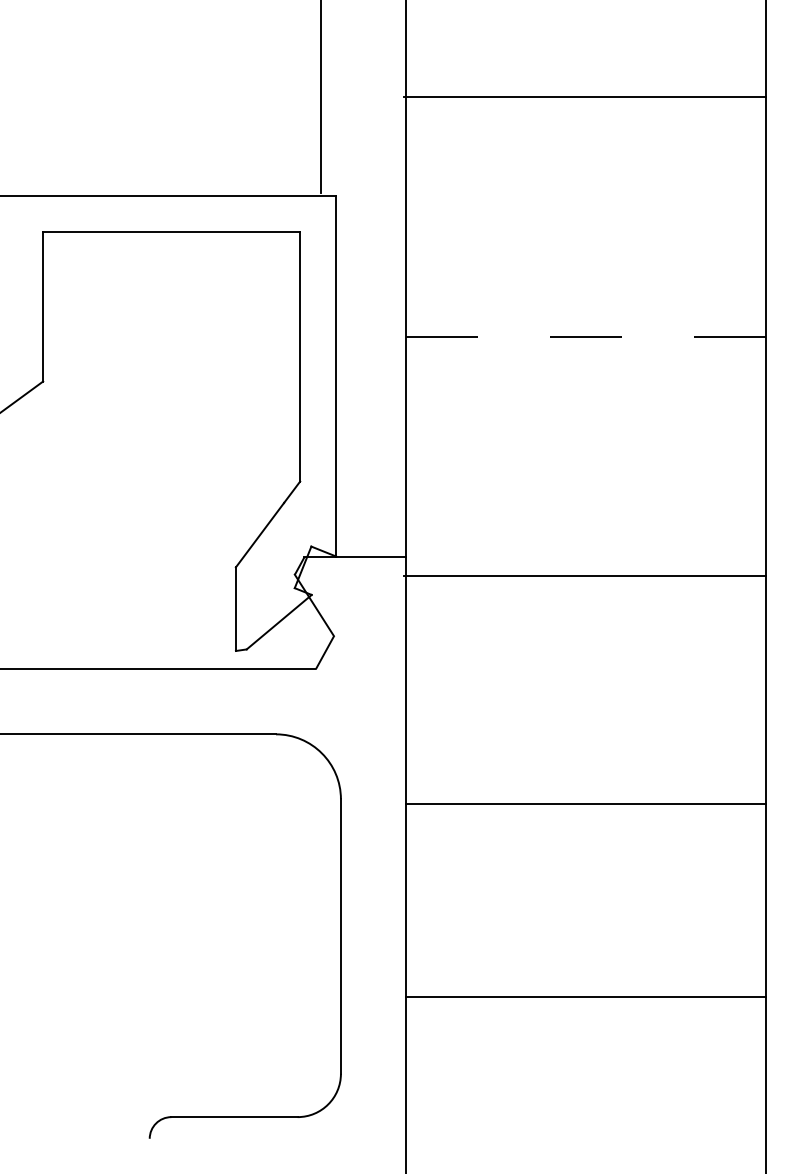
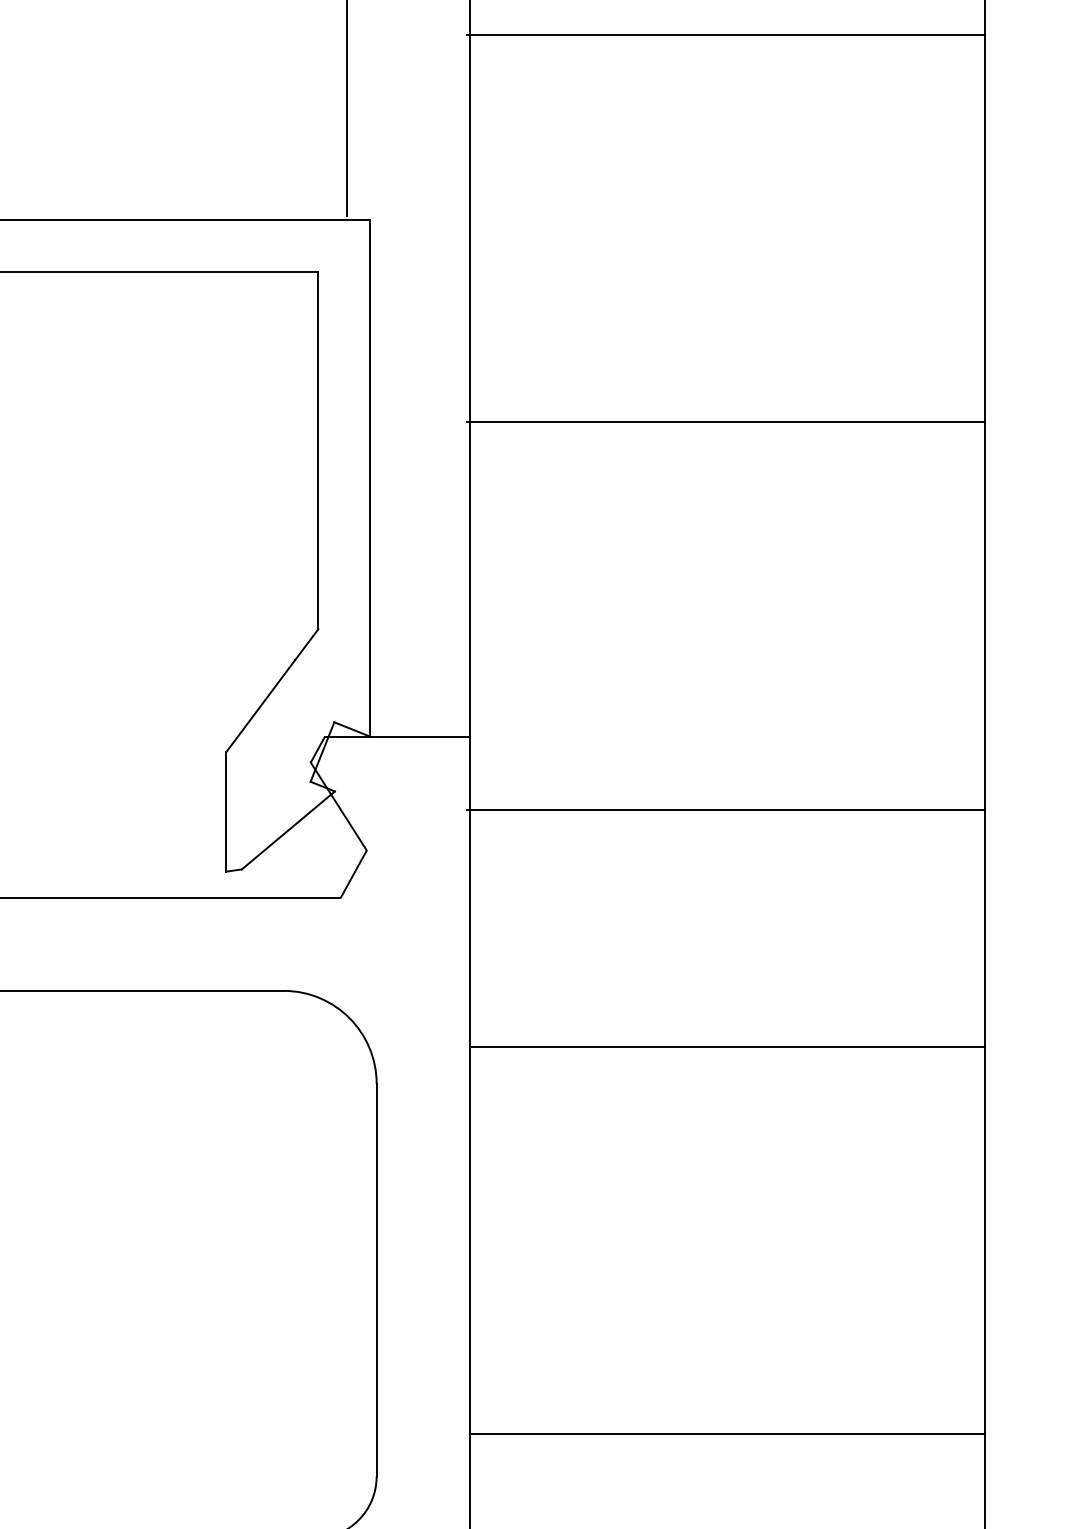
line: (584, 97) -> (725, 35), moved
line: (584, 336) -> (725, 421), dashed -> solid
line: (584, 575) -> (725, 809), moved
line: (585, 803) -> (726, 1046), moved
line: (585, 997) -> (726, 1434), moved

